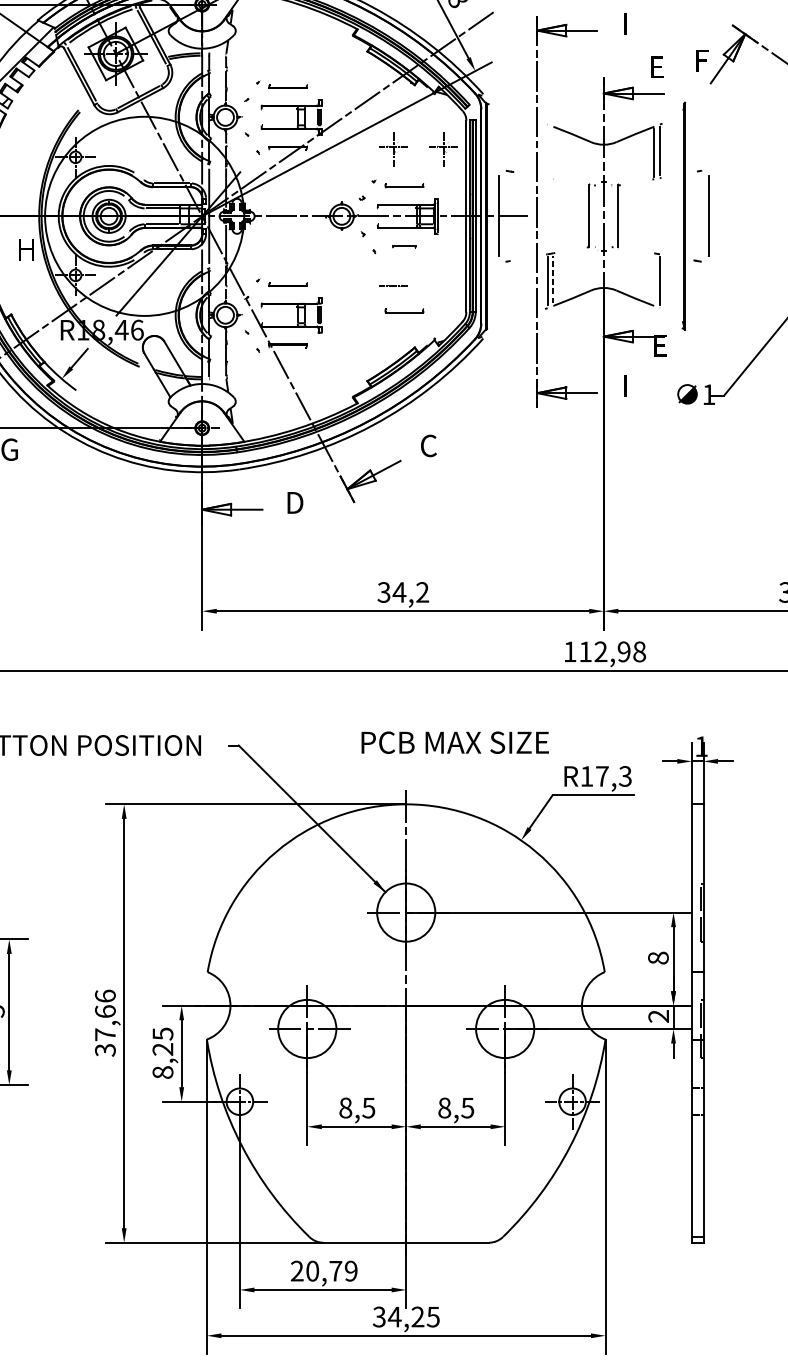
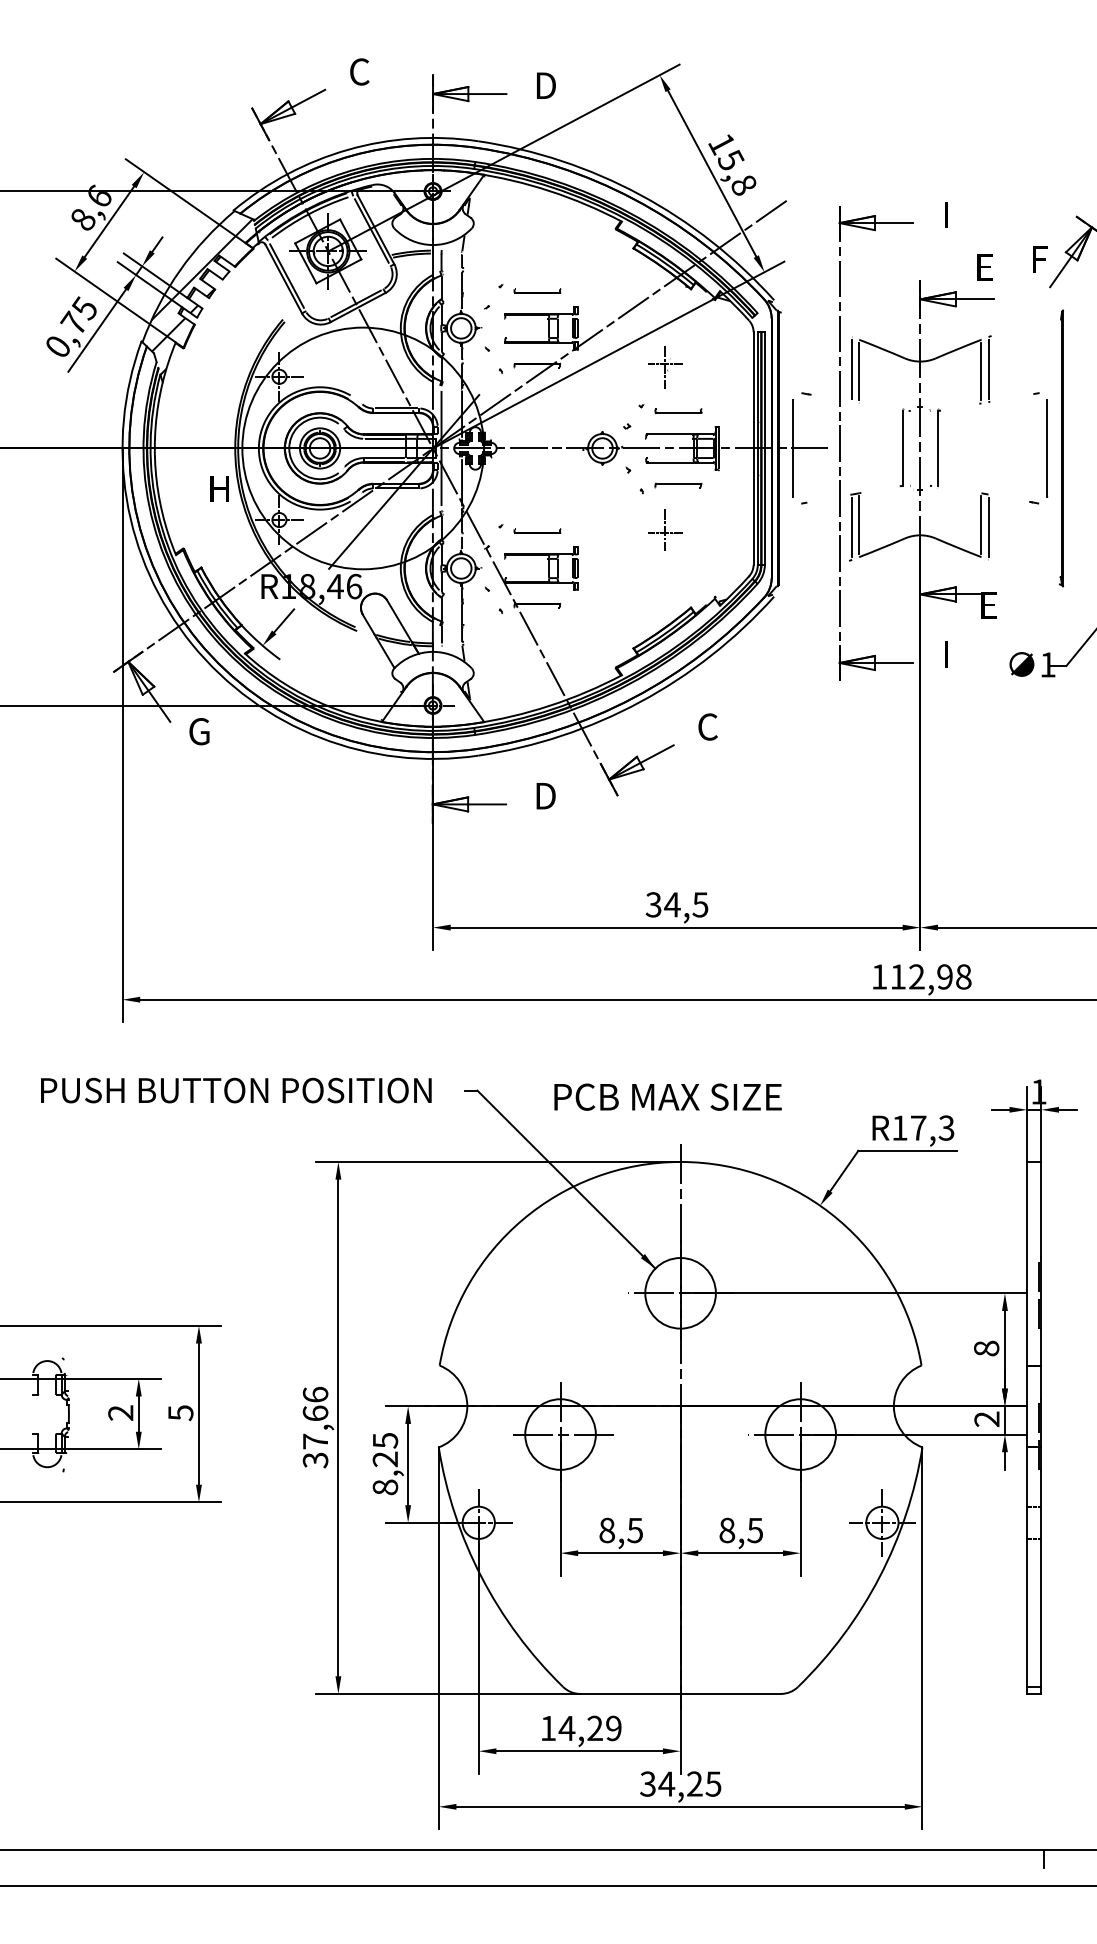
part: (444, 149) -> (726, 367), removed
line: (547, 151) -> (852, 369), added
line: (553, 152) -> (859, 371), added
line: (683, 216) -> (1061, 448), moved
part: (404, 246) -> (678, 485), size x1.67
line: (553, 279) -> (859, 525), dashed -> solid
line: (654, 279) -> (981, 524), added
line: (393, 283) -> (665, 529), added
part: (404, 311) -> (678, 563), removed
text: (422, 592) -> (700, 904), 34,2 -> 34,5
text: (454, 742) -> (667, 1096), moved
text: (316, 1271) -> (571, 1728), 20,79 -> 14,29

